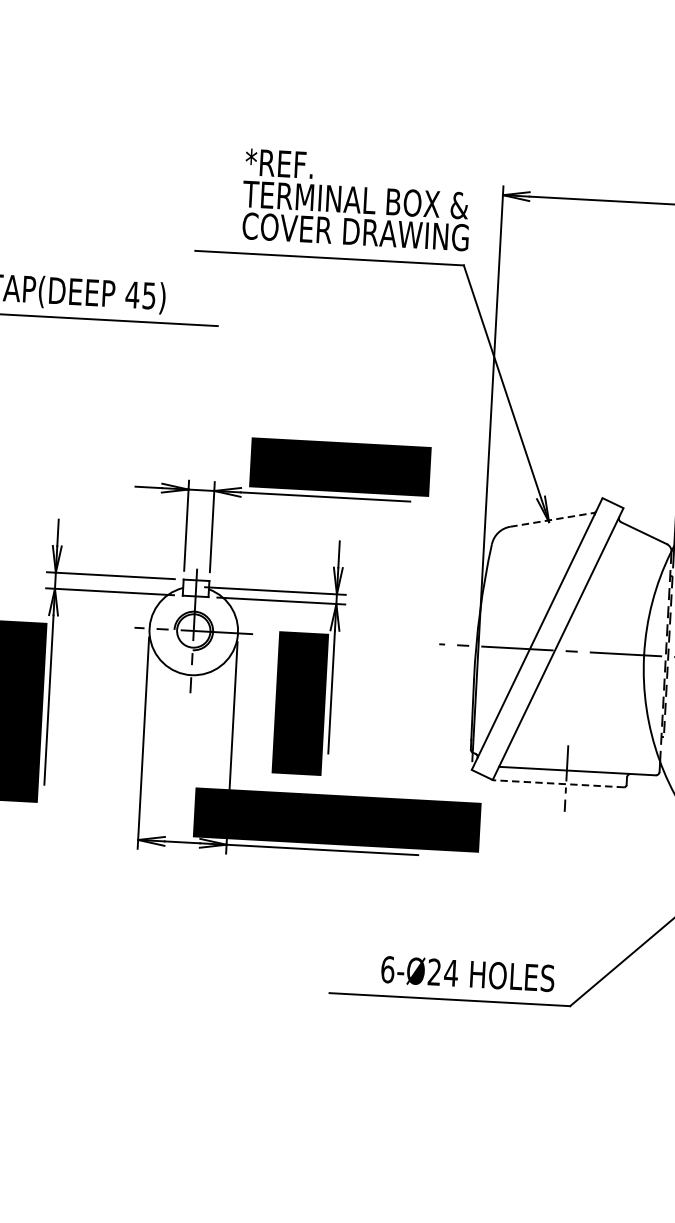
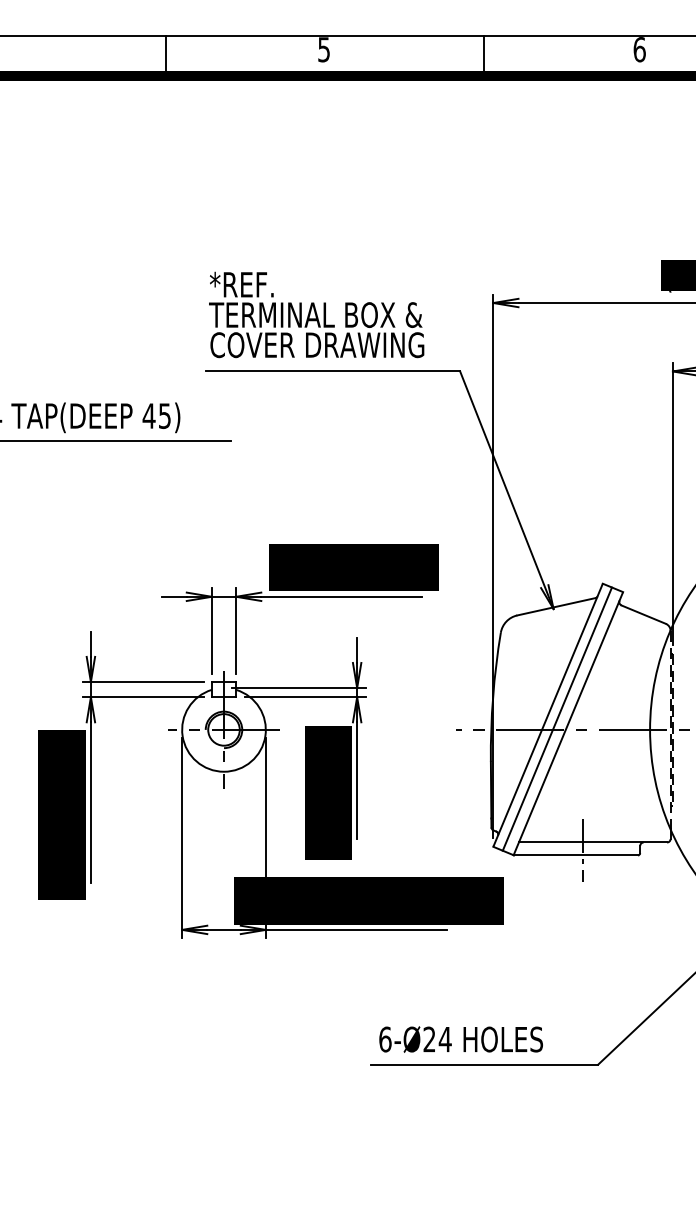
text: (356, 199) -> (316, 314), moved
line: (552, 519) -> (556, 606), dashed -> solid
line: (545, 637) -> (556, 718), added
line: (559, 783) -> (576, 855), dashed -> solid
text: (467, 973) -> (460, 1039), moved

